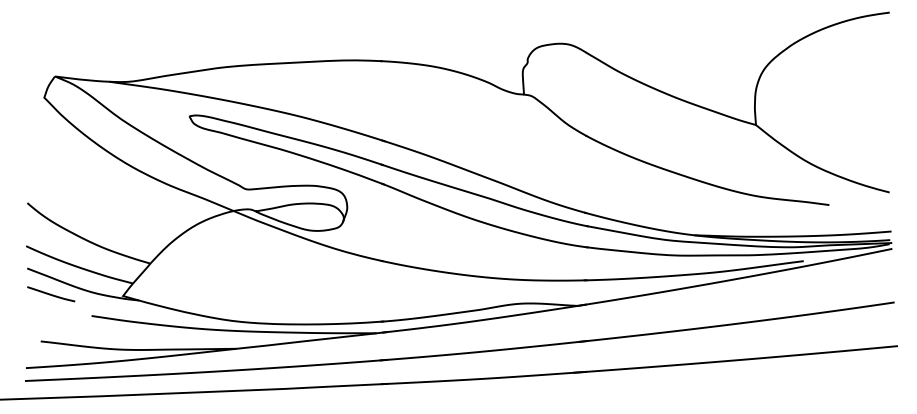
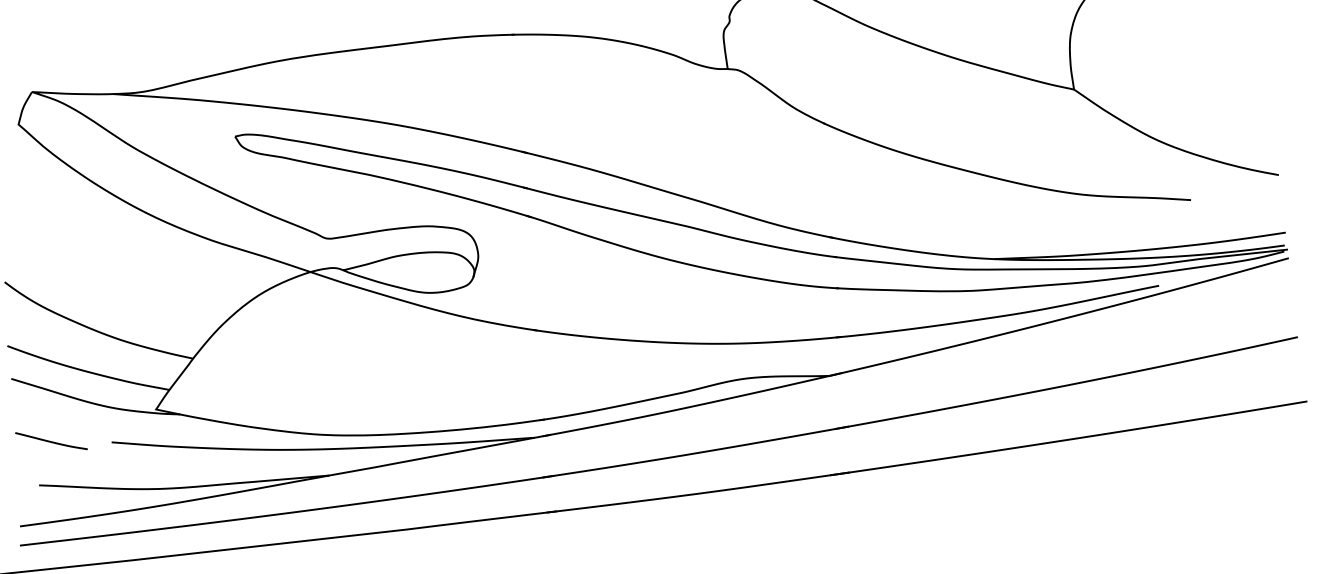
line: (51, 294) -> (51, 441), moved

